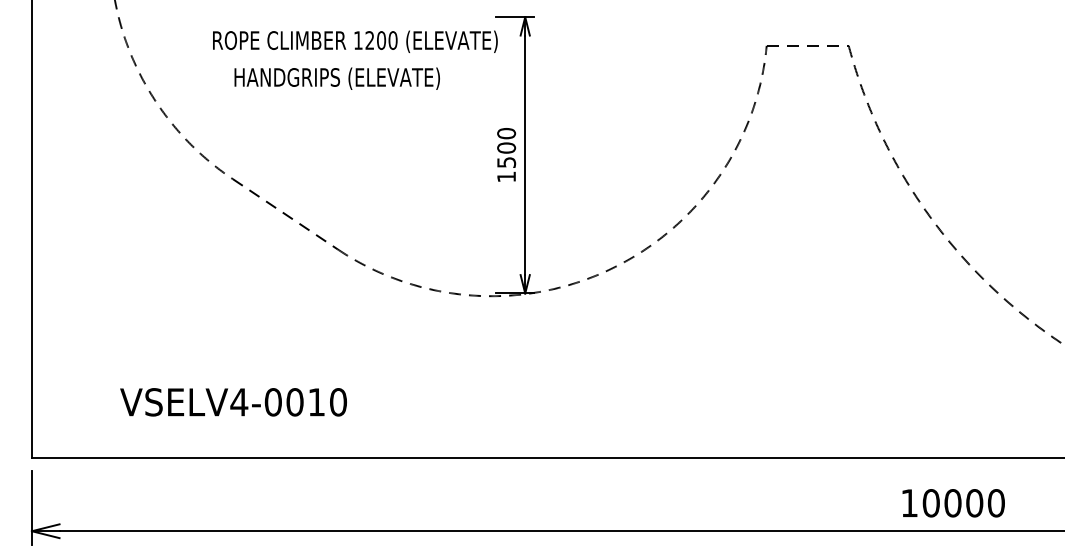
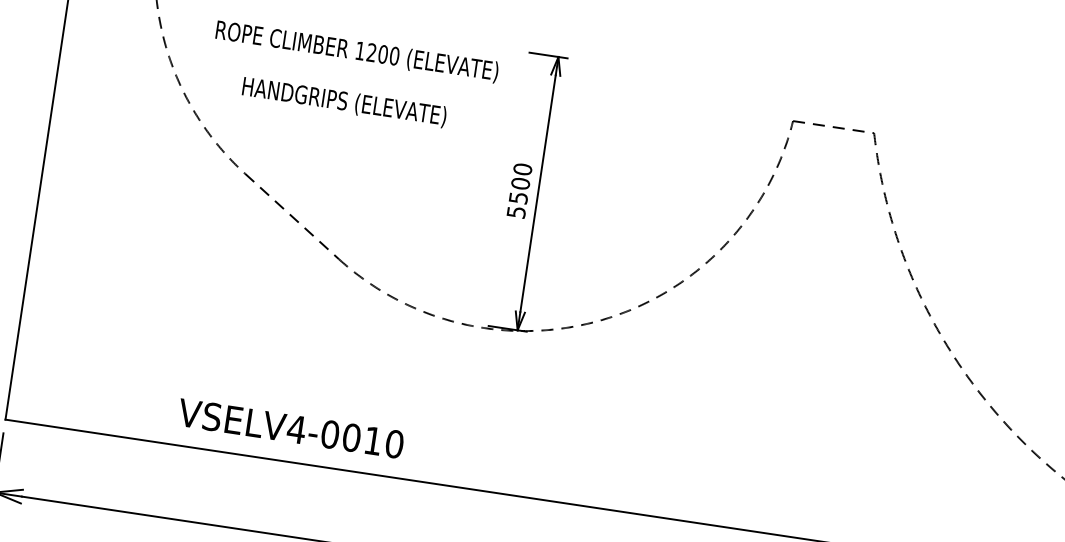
text: (355, 41) -> (357, 51), moved
text: (336, 78) -> (343, 102), moved
text: (506, 176) -> (516, 211), 1500 -> 5500
text: (233, 402) -> (290, 428), moved

